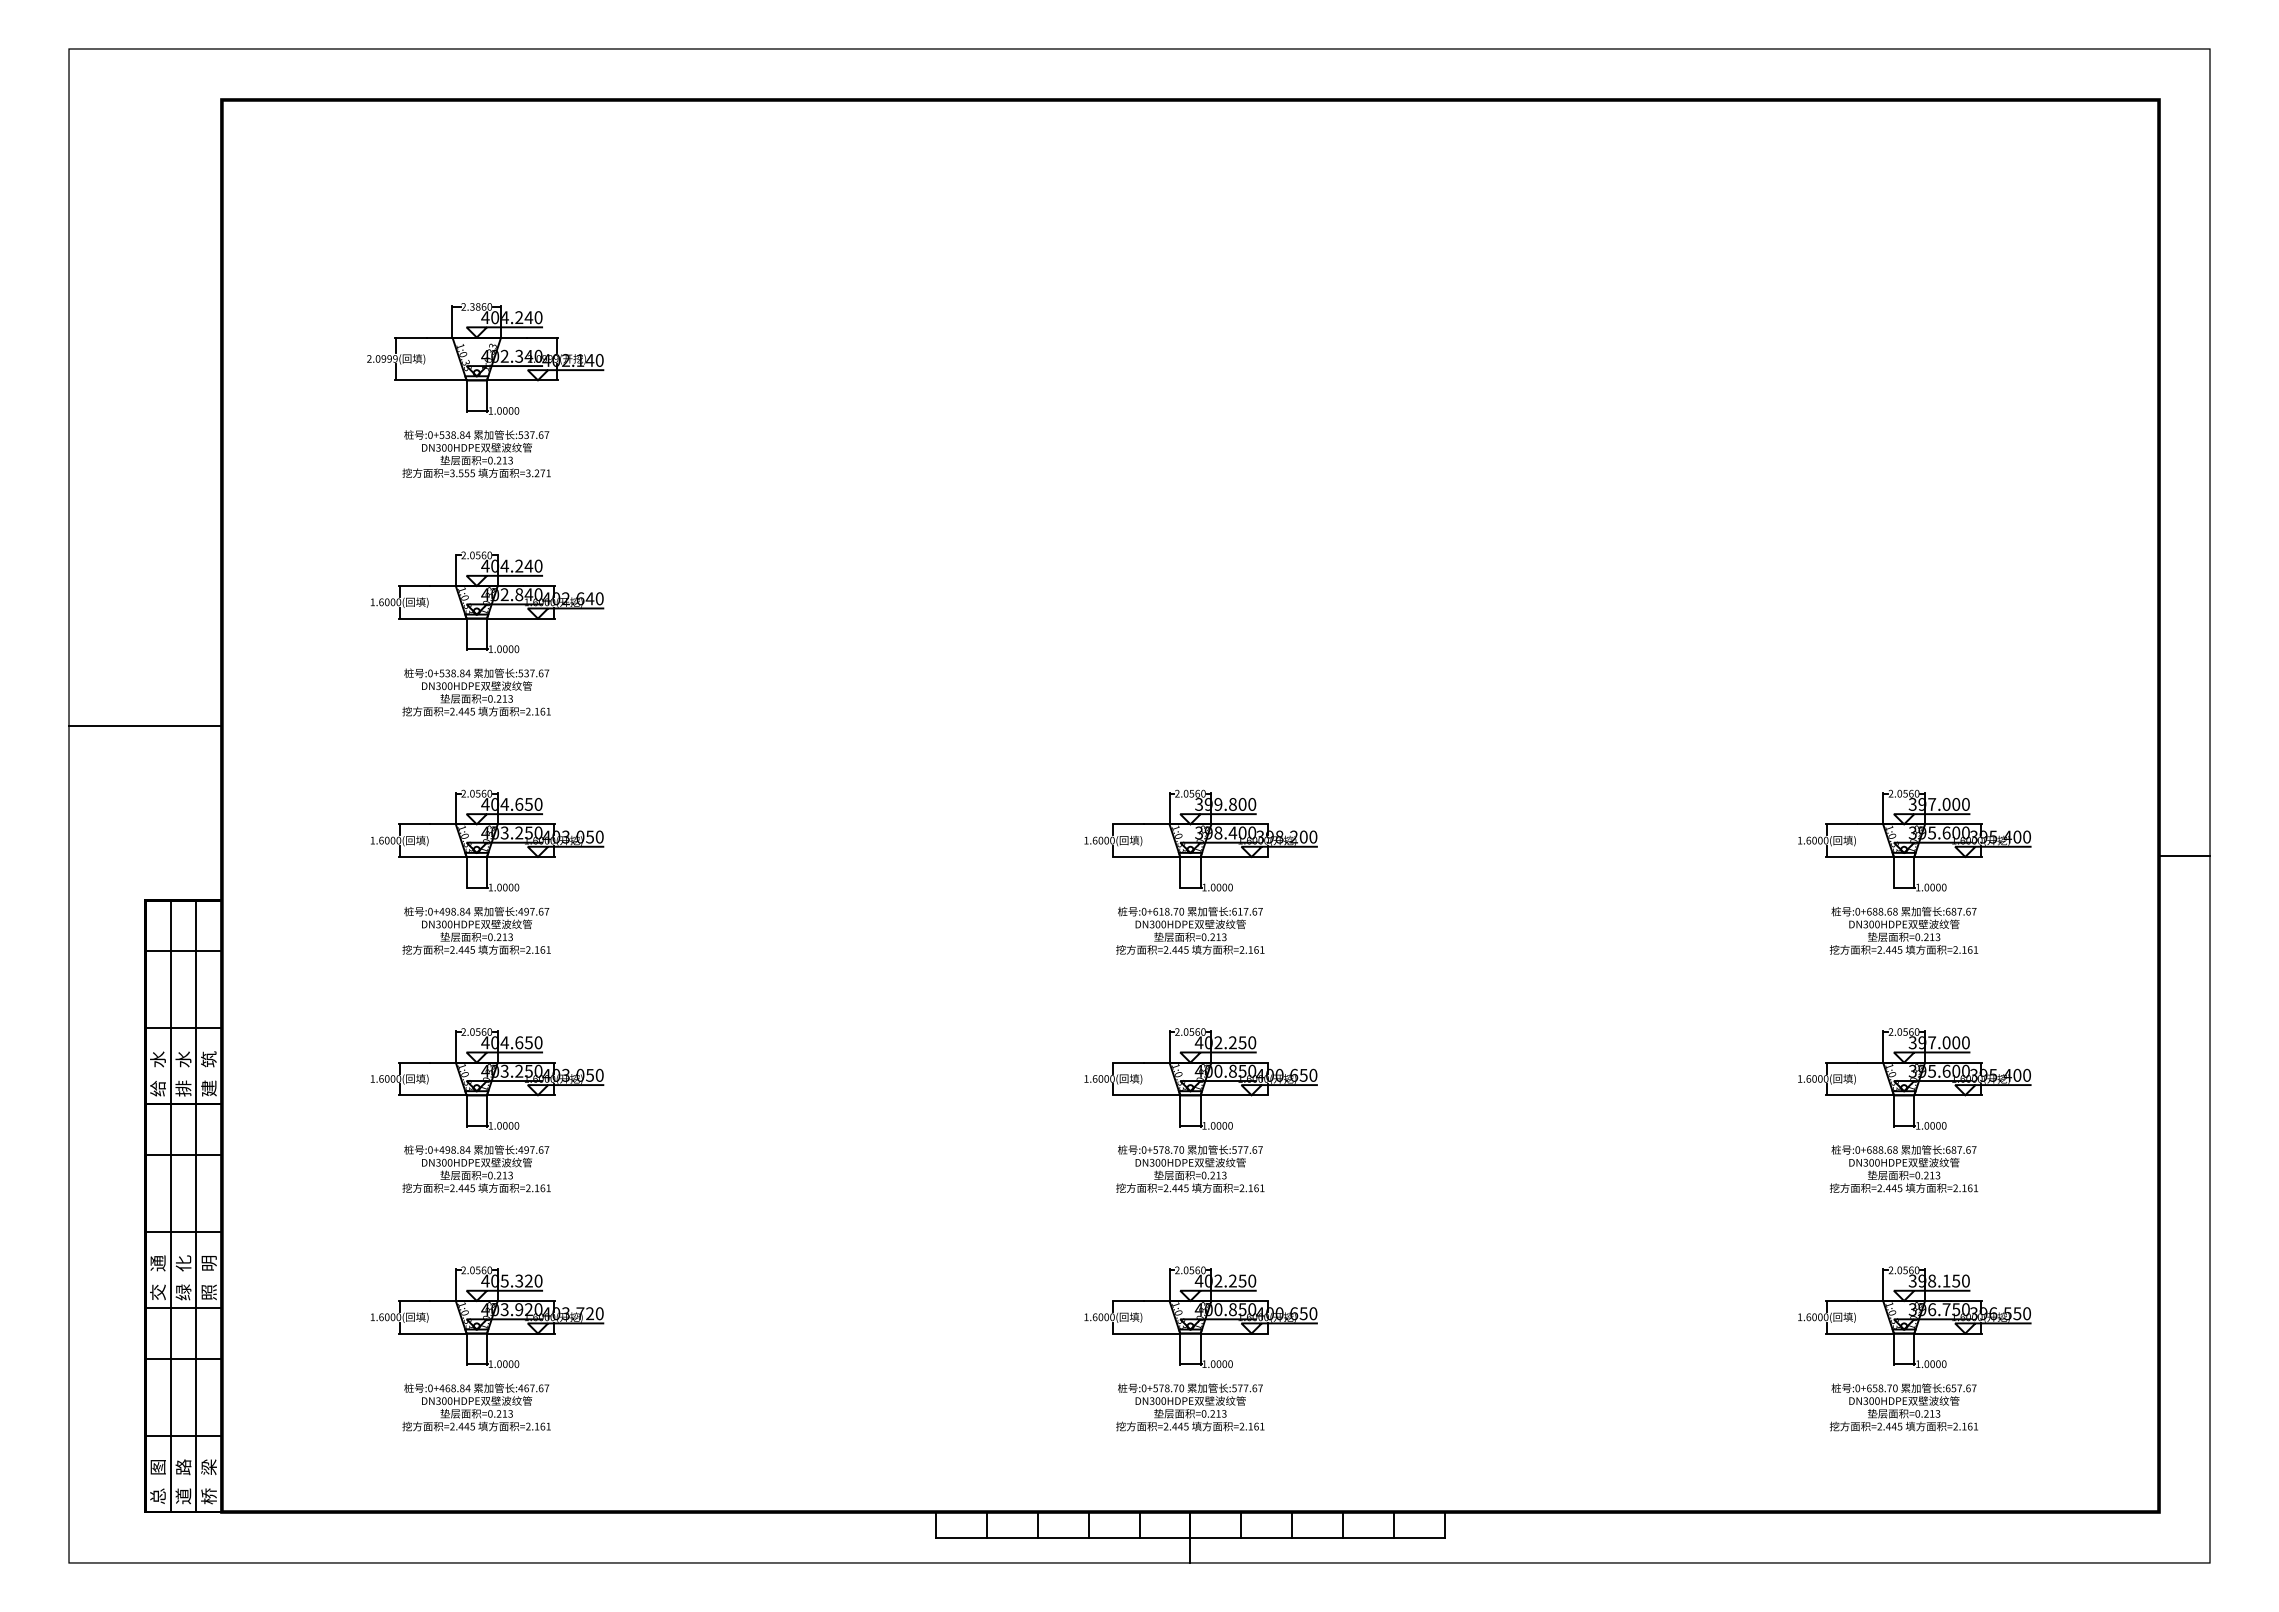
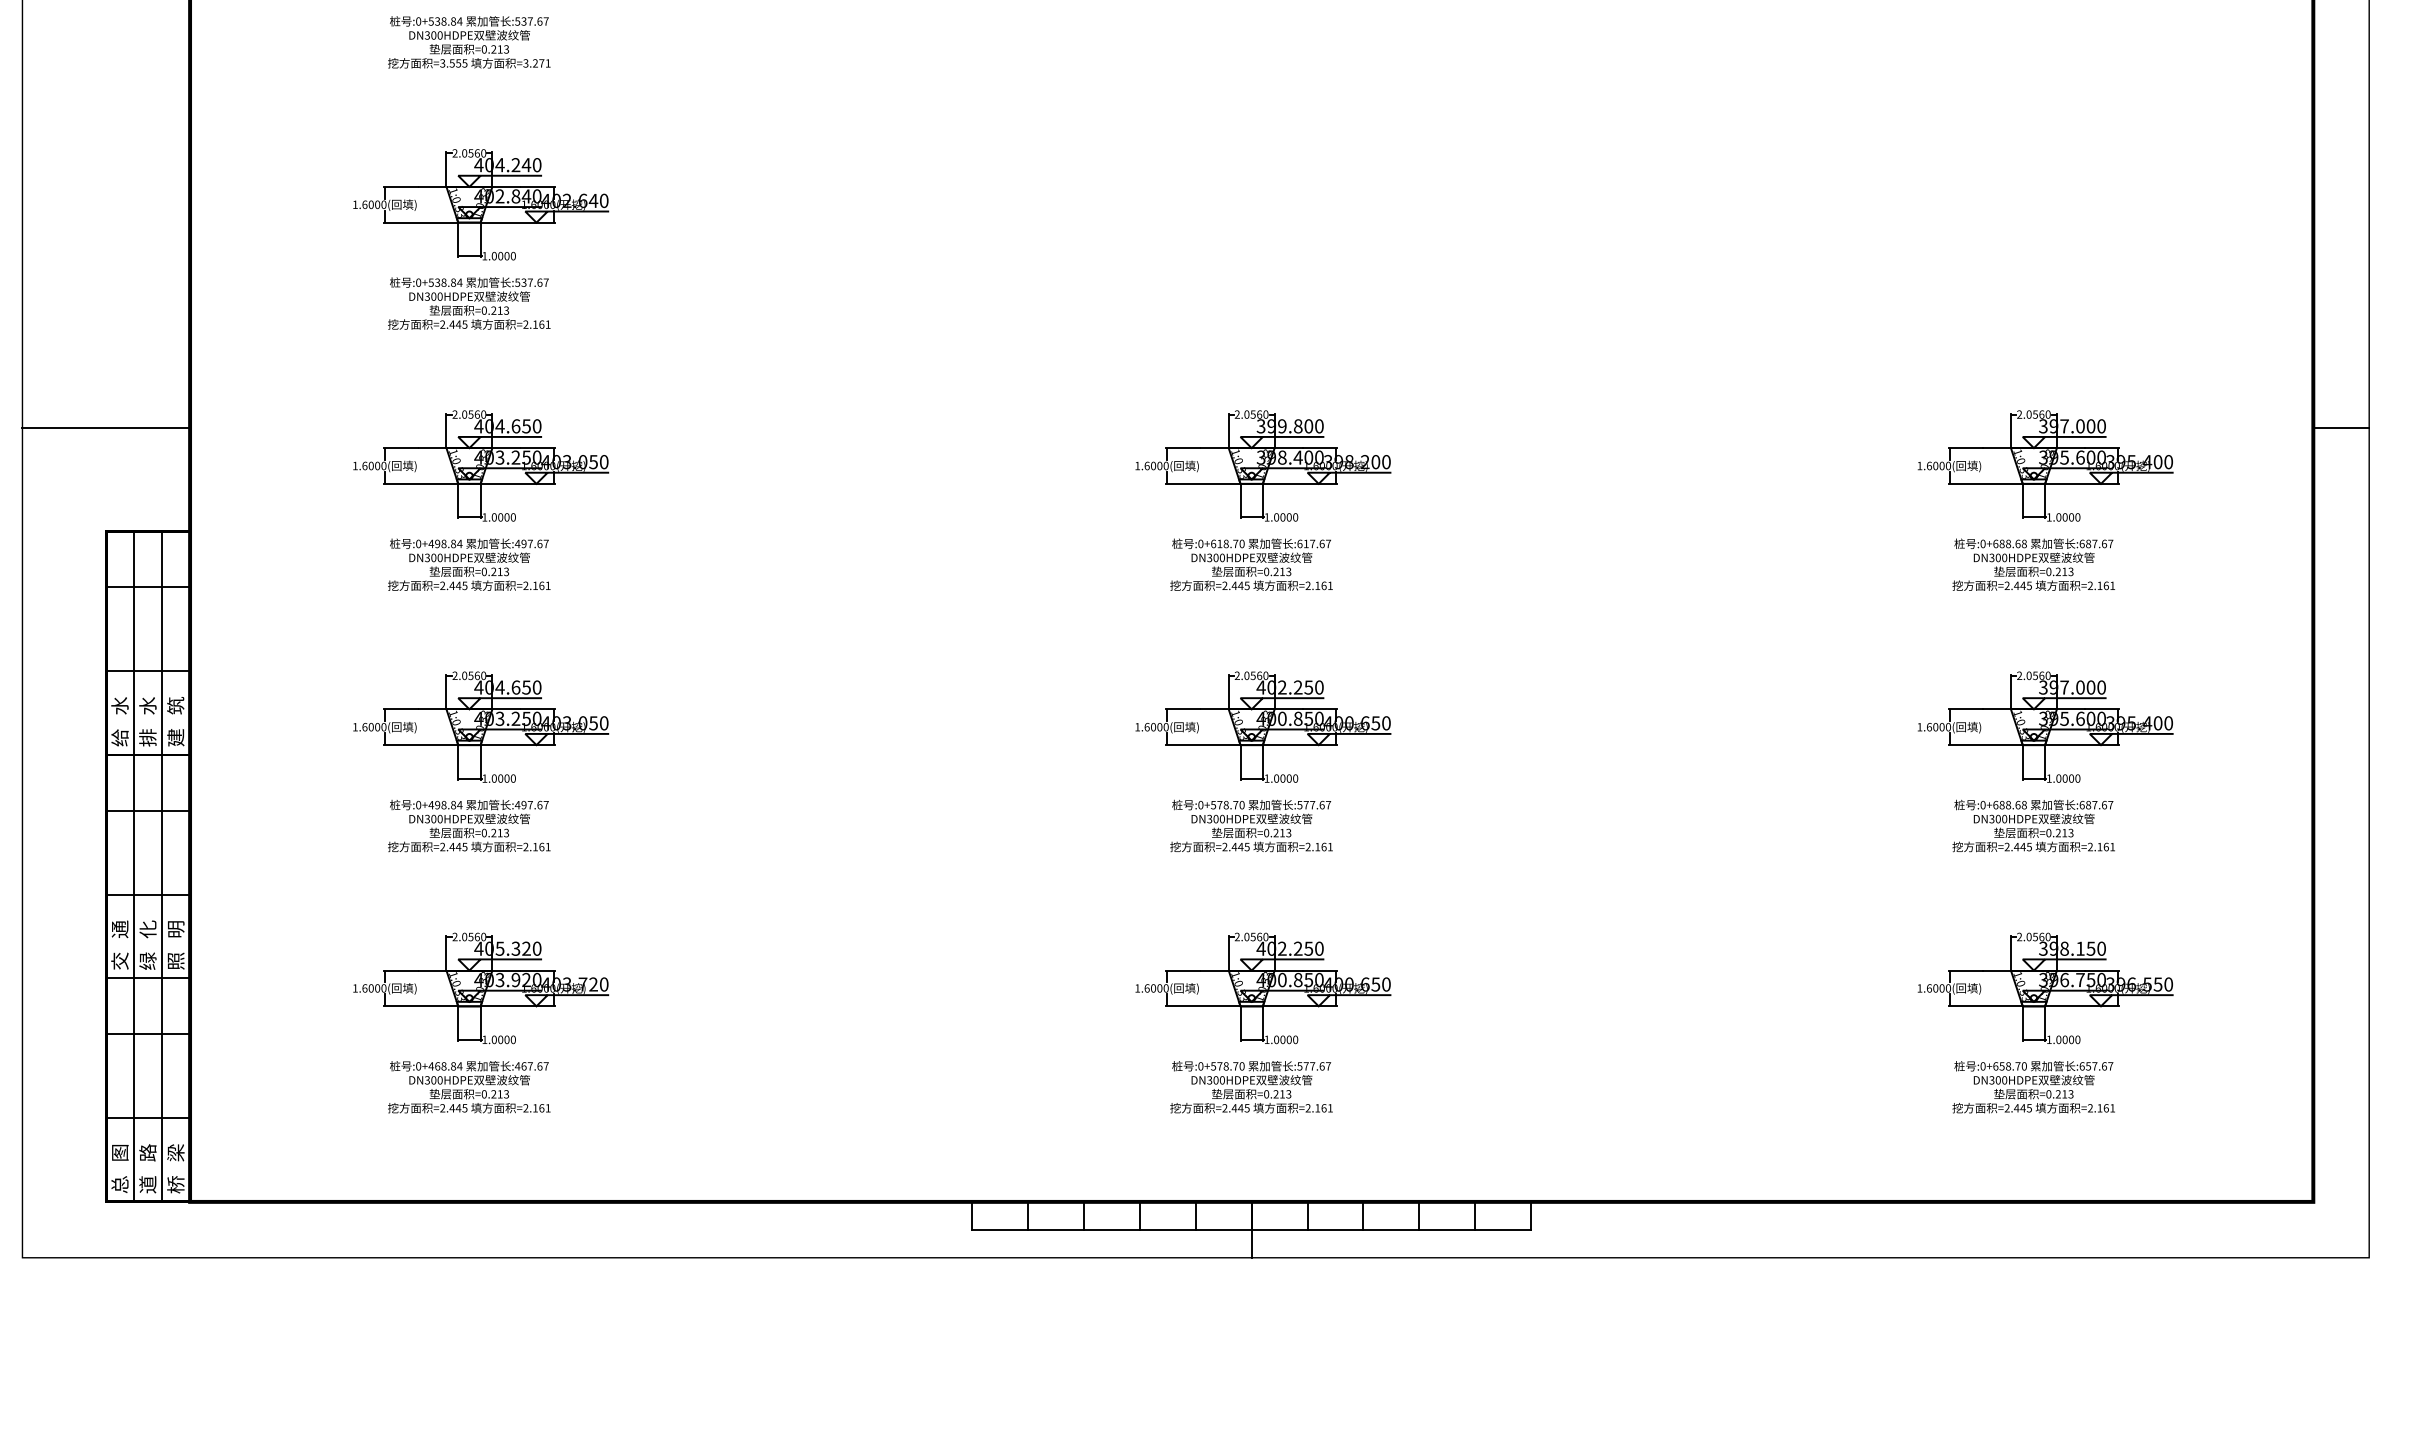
line: (145, 725) -> (106, 427), moved
line: (2184, 855) -> (2341, 427), moved

